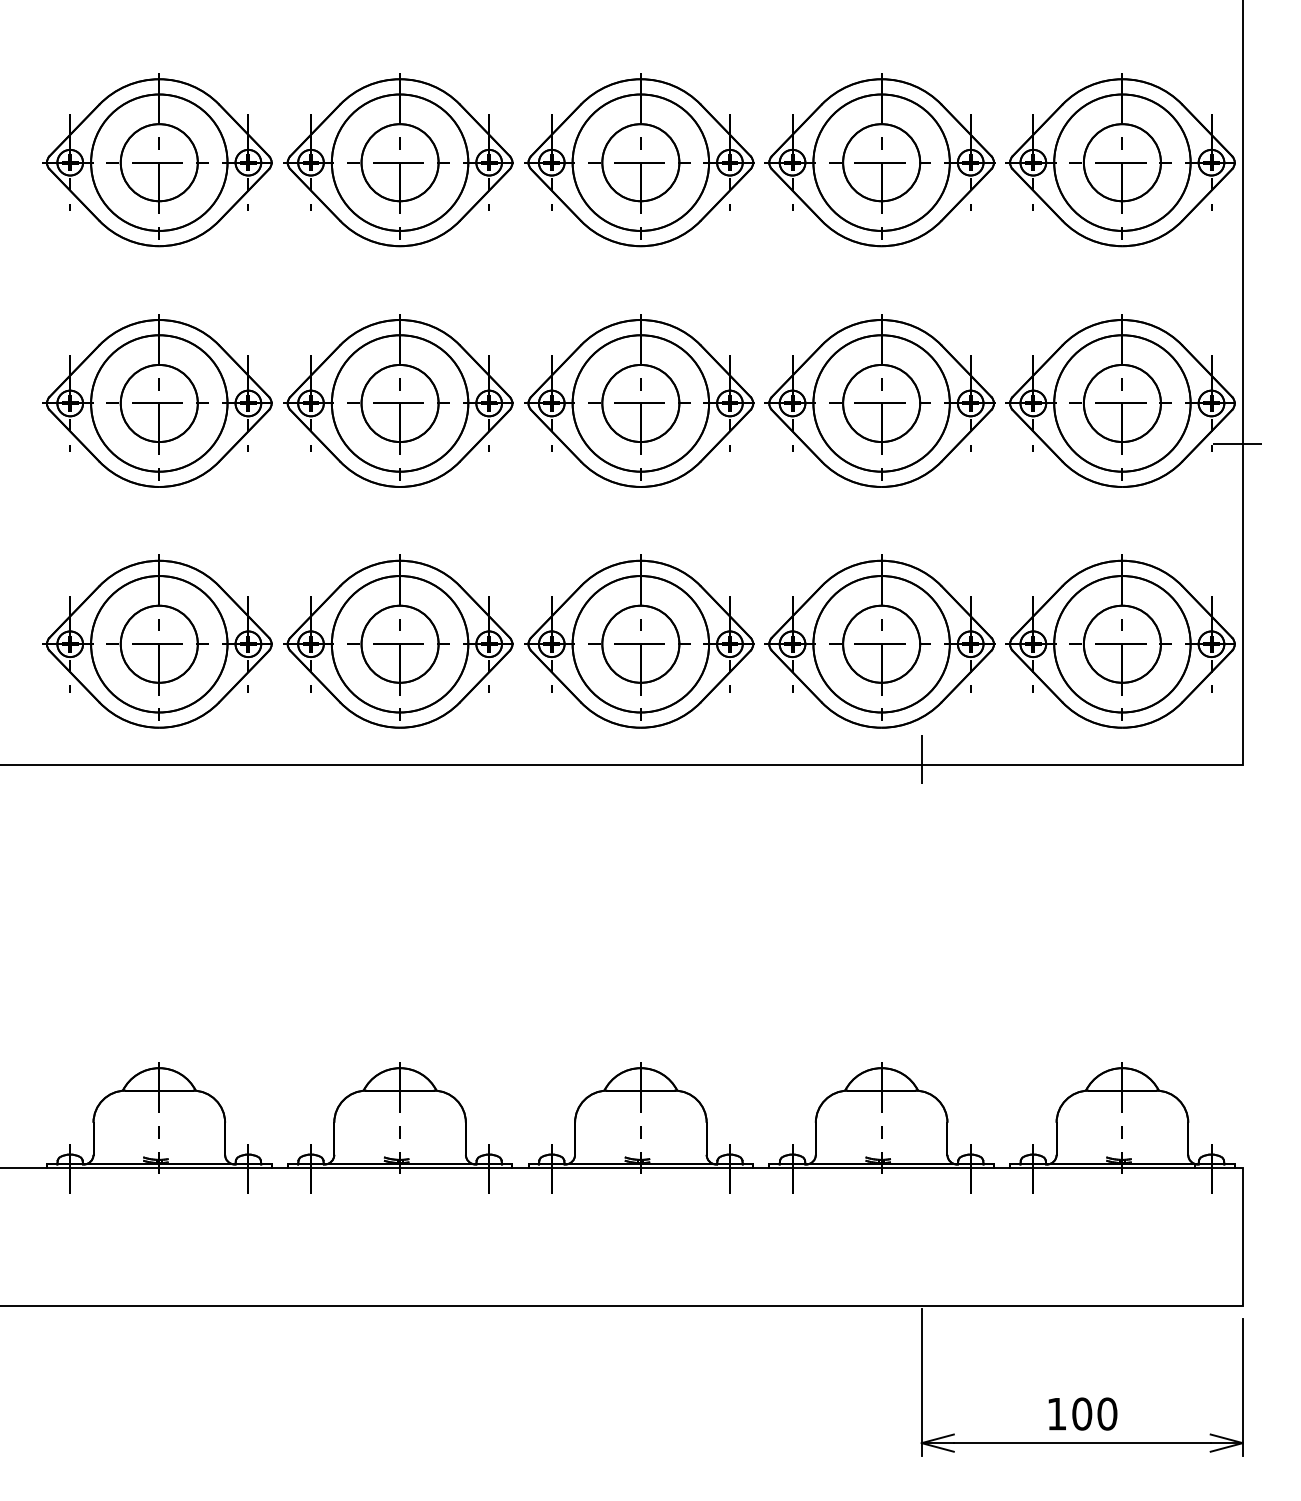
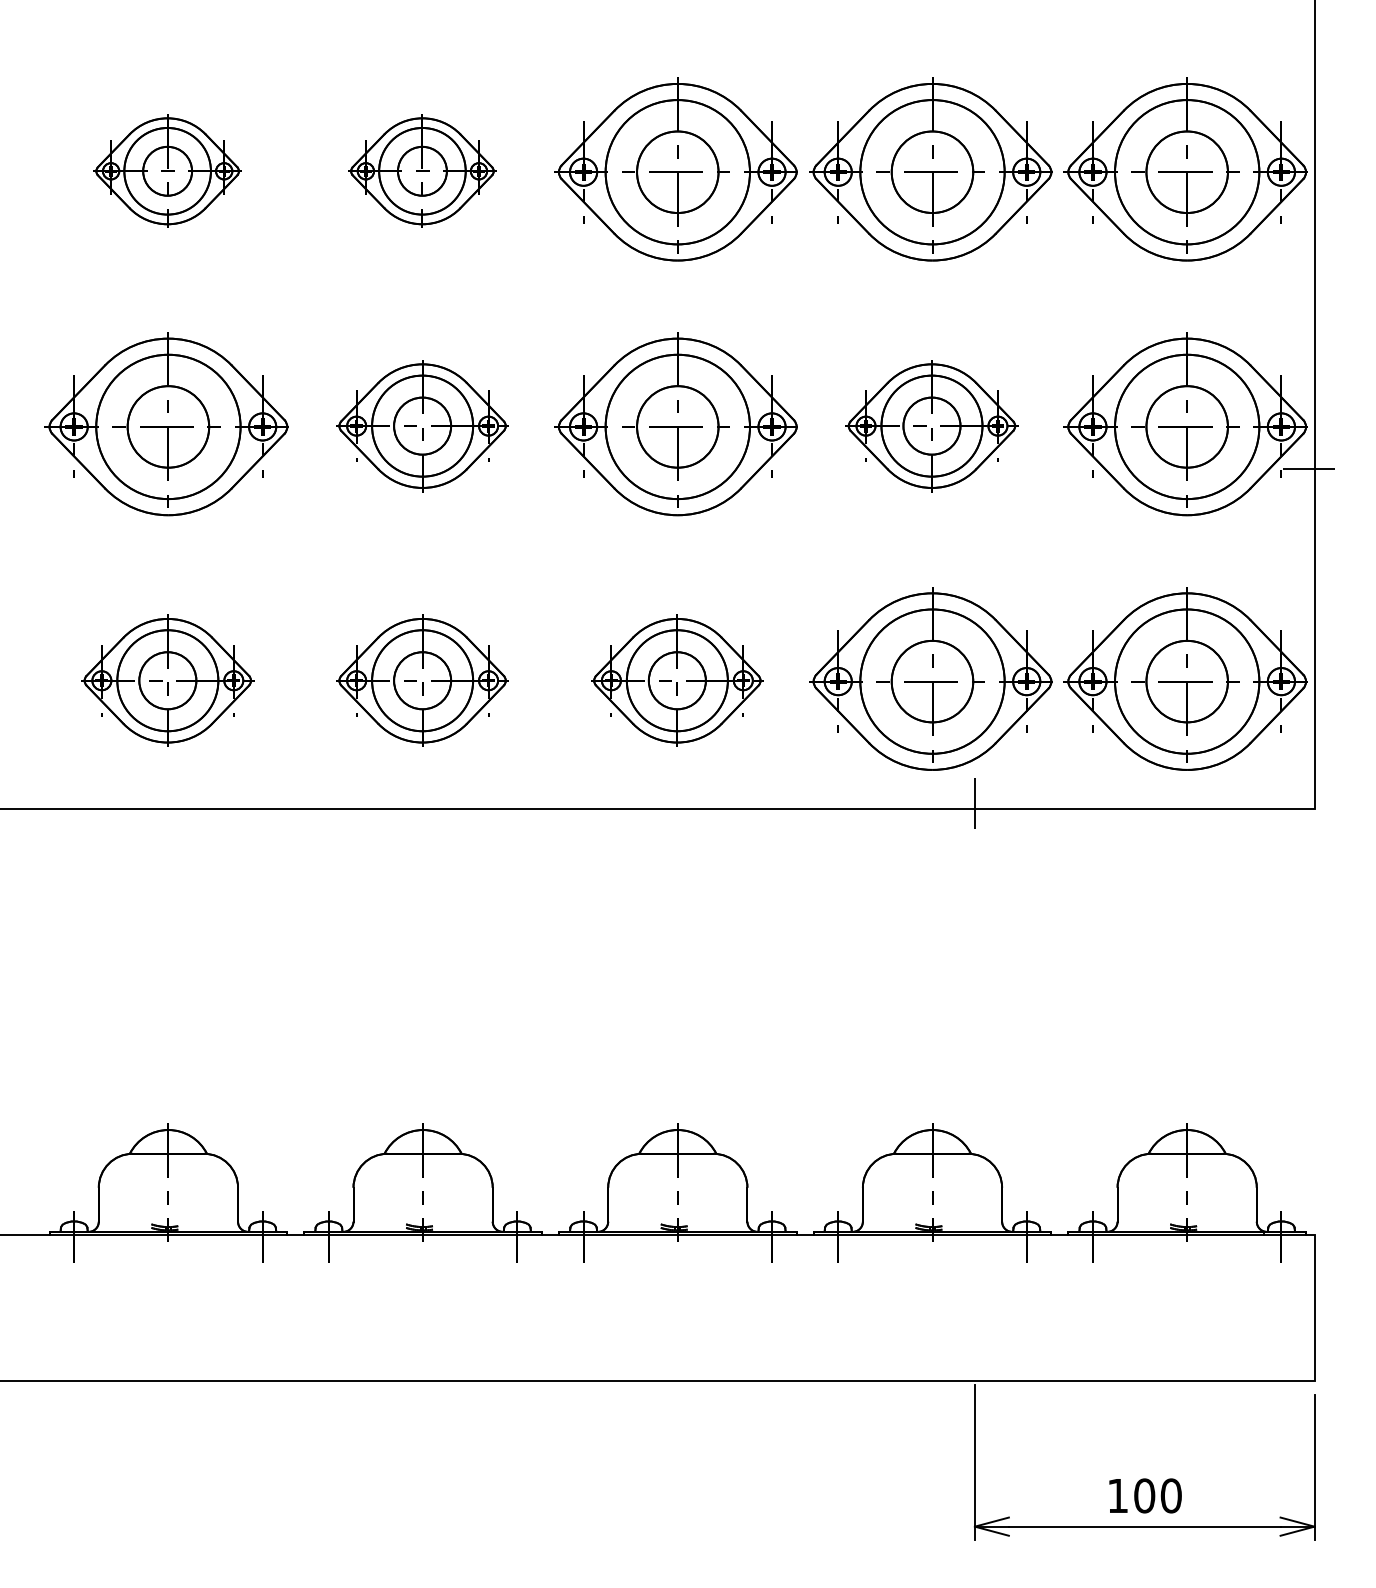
part: (157, 160) -> (166, 169), size x0.6
part: (398, 160) -> (421, 169), size x0.6
part: (398, 400) -> (421, 423), size x0.7
part: (879, 400) -> (930, 423), size x0.7
part: (157, 641) -> (166, 678), size x0.7
part: (398, 641) -> (421, 678), size x0.7
part: (639, 641) -> (676, 678), size x0.7

